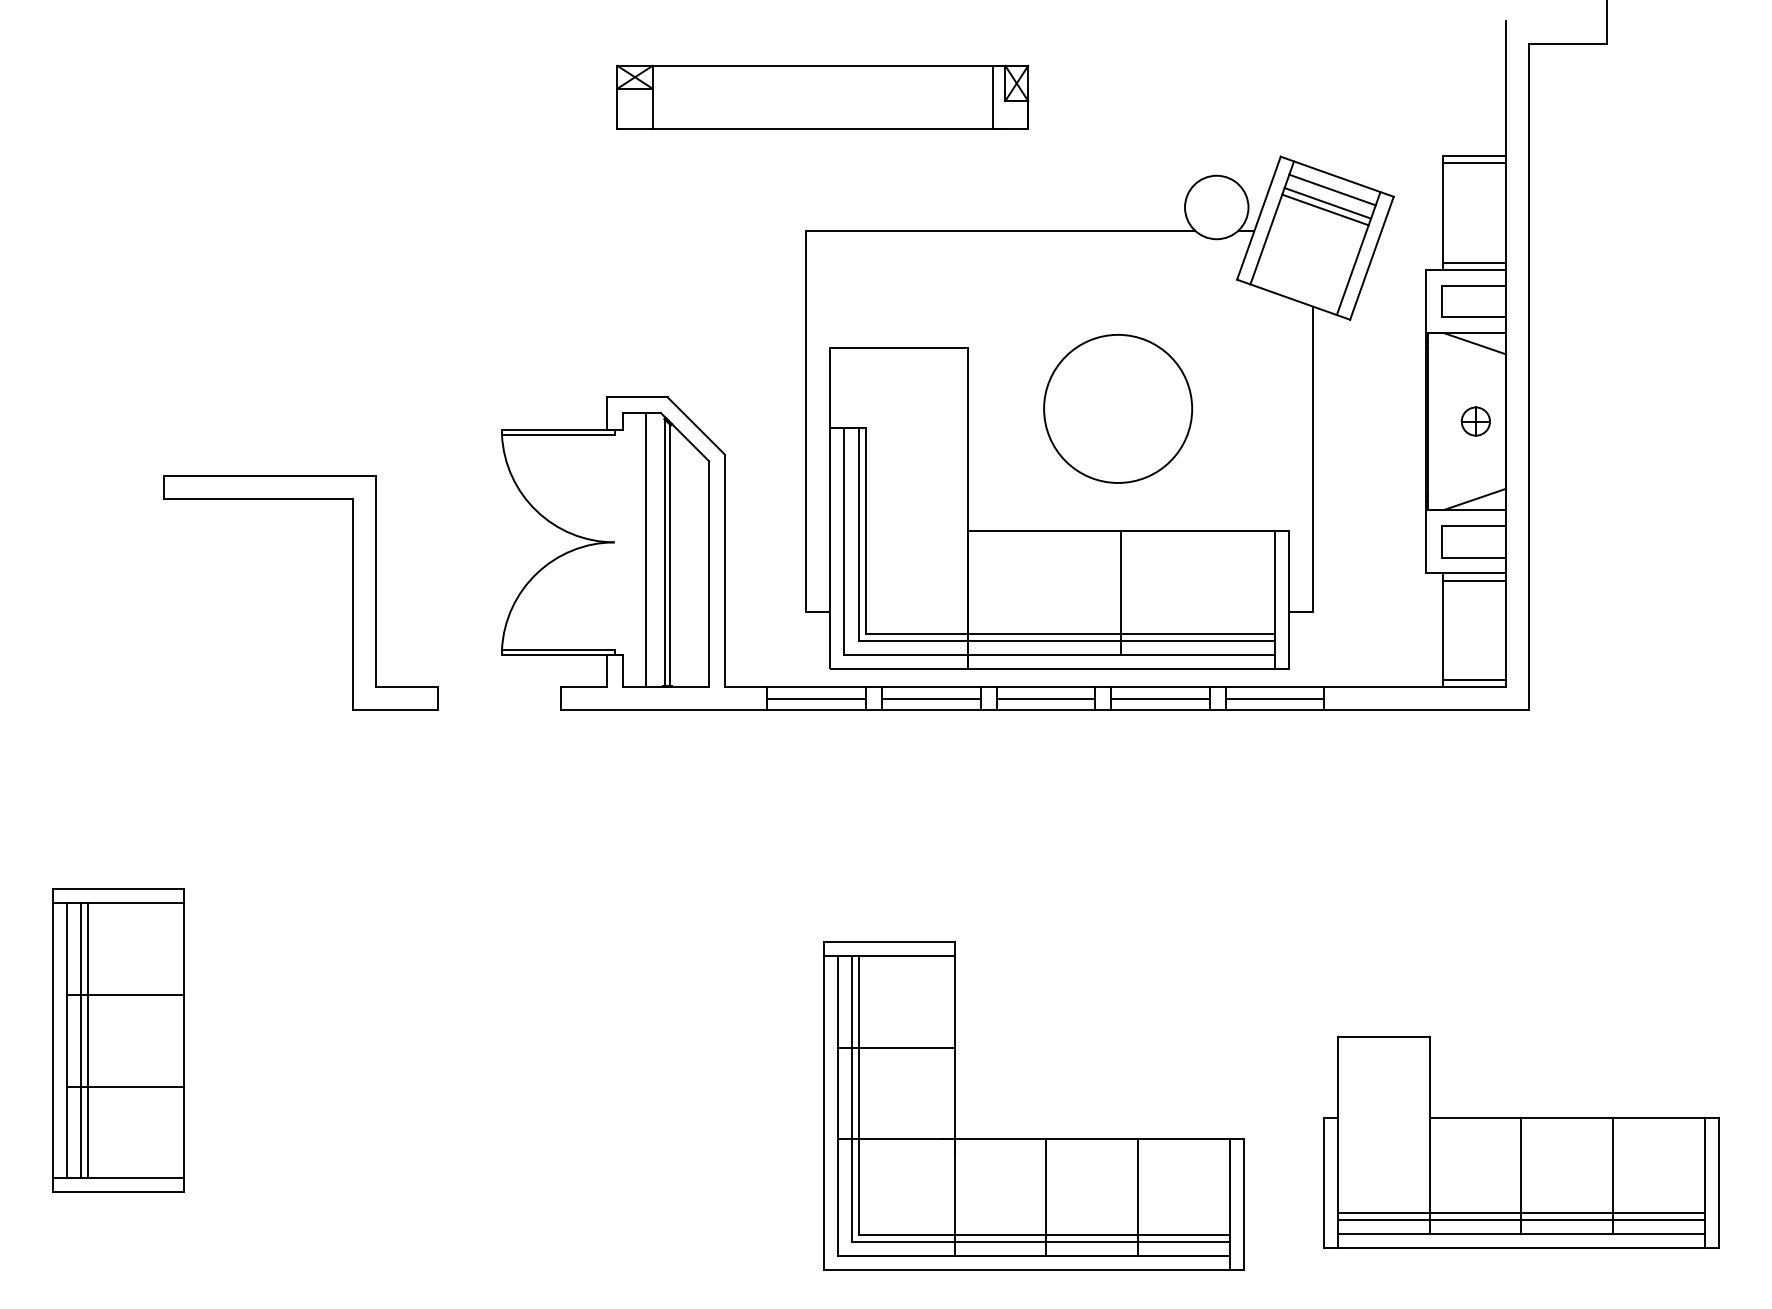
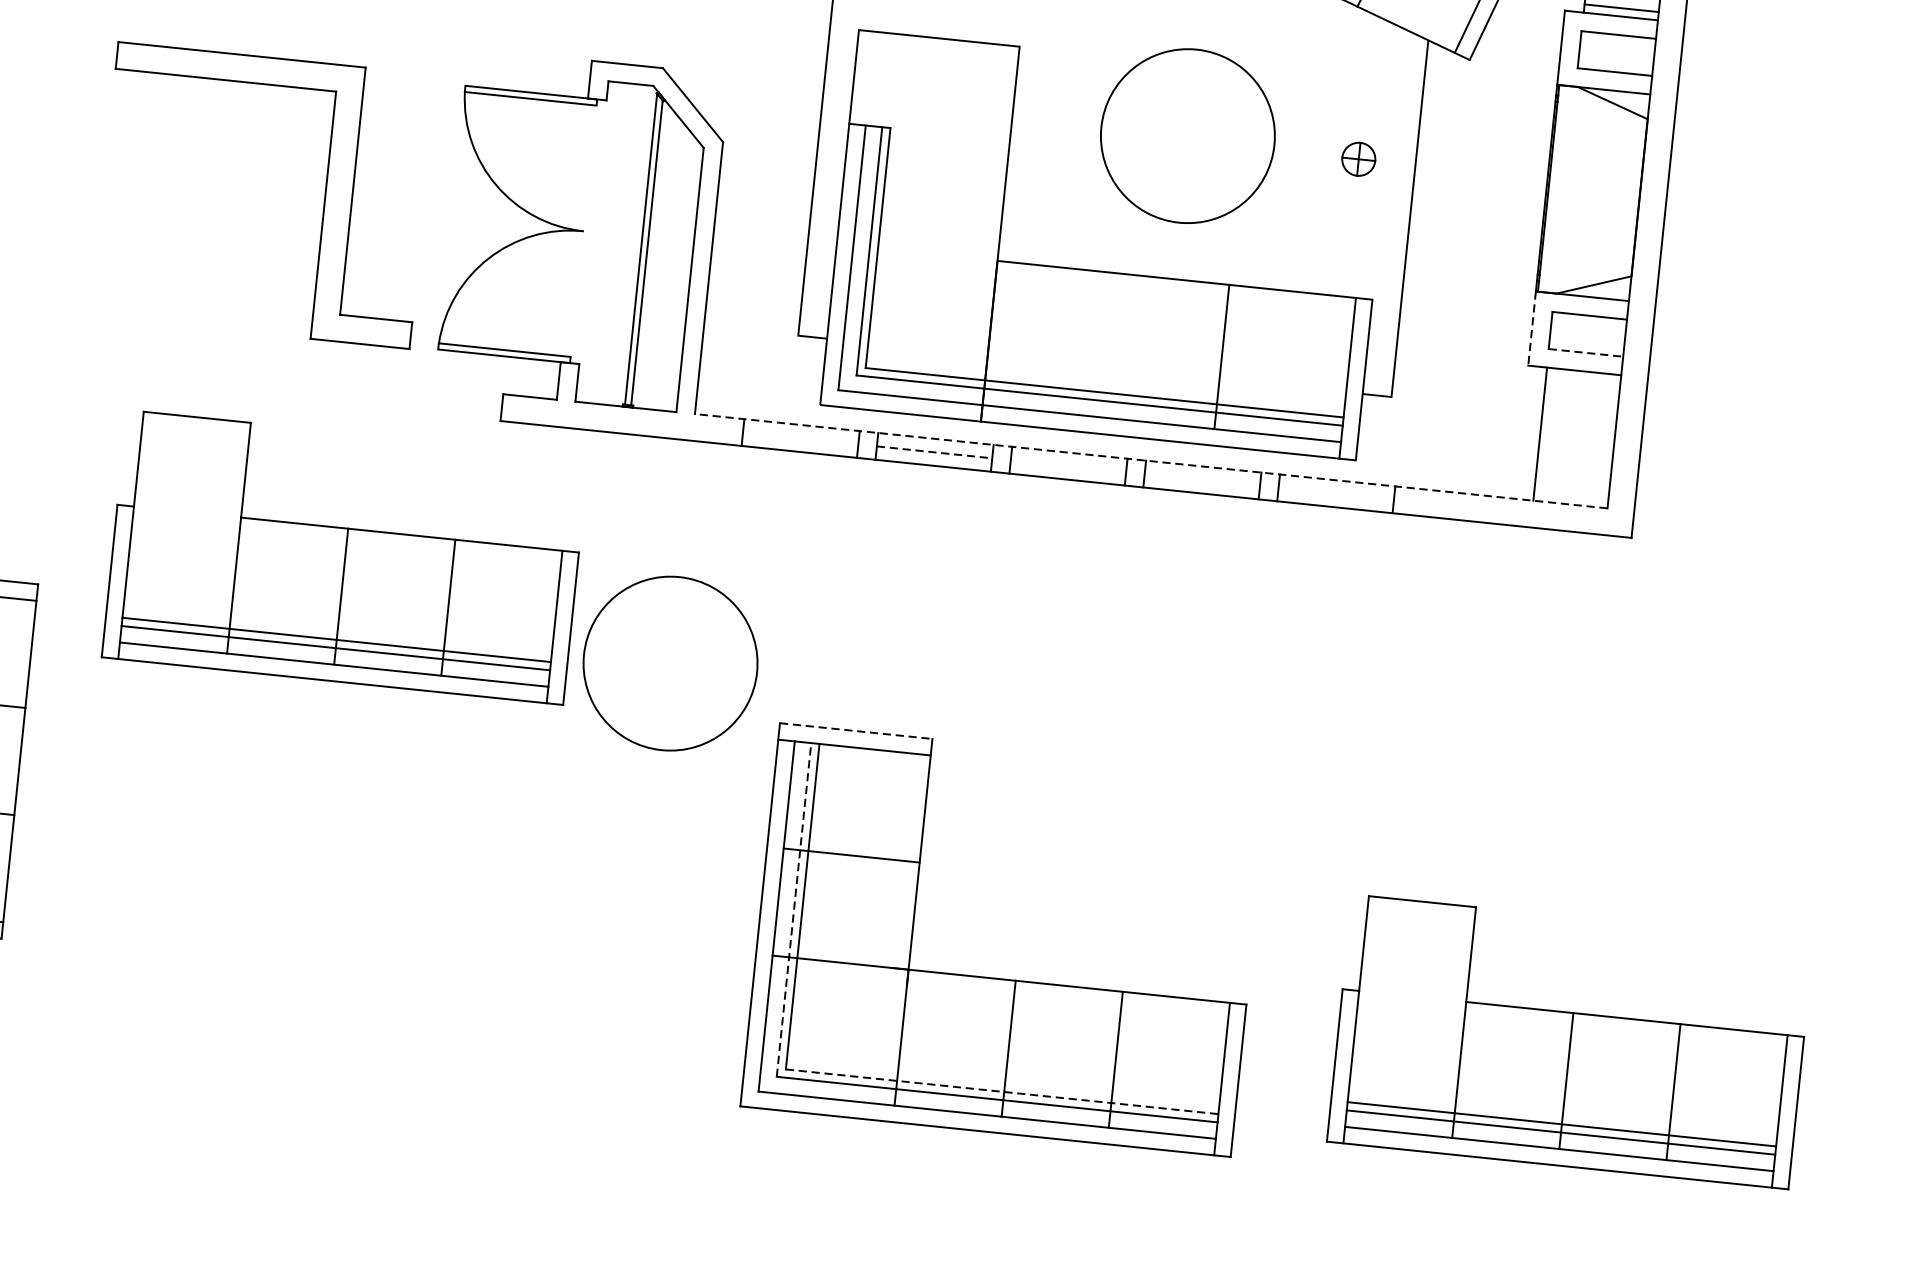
part: (1475, 421) -> (1358, 159), moved
line: (1426, 541) -> (1532, 328), solid -> dashed
line: (645, 550) -> (618, 244), removed
line: (1474, 557) -> (1586, 352), solid -> dashed
line: (1474, 580) -> (1583, 379), removed
part: (352, 592) -> (324, 201), moved
line: (1121, 592) -> (1222, 356), moved
line: (1474, 680) -> (1571, 496), removed
line: (1115, 687) -> (1151, 461), solid -> dashed
line: (816, 698) -> (800, 438), removed
line: (931, 698) -> (934, 451), solid -> dashed
line: (1045, 698) -> (1068, 465), removed
line: (1160, 698) -> (1202, 479), removed
line: (1274, 698) -> (1335, 493), removed
part: (441, 839) -> (345, 557), added
circle: (726, 900) -> (671, 663), added
line: (889, 941) -> (856, 730), solid -> dashed
line: (852, 1098) -> (794, 909), solid -> dashed
line: (1044, 1234) -> (1002, 1091), solid -> dashed

